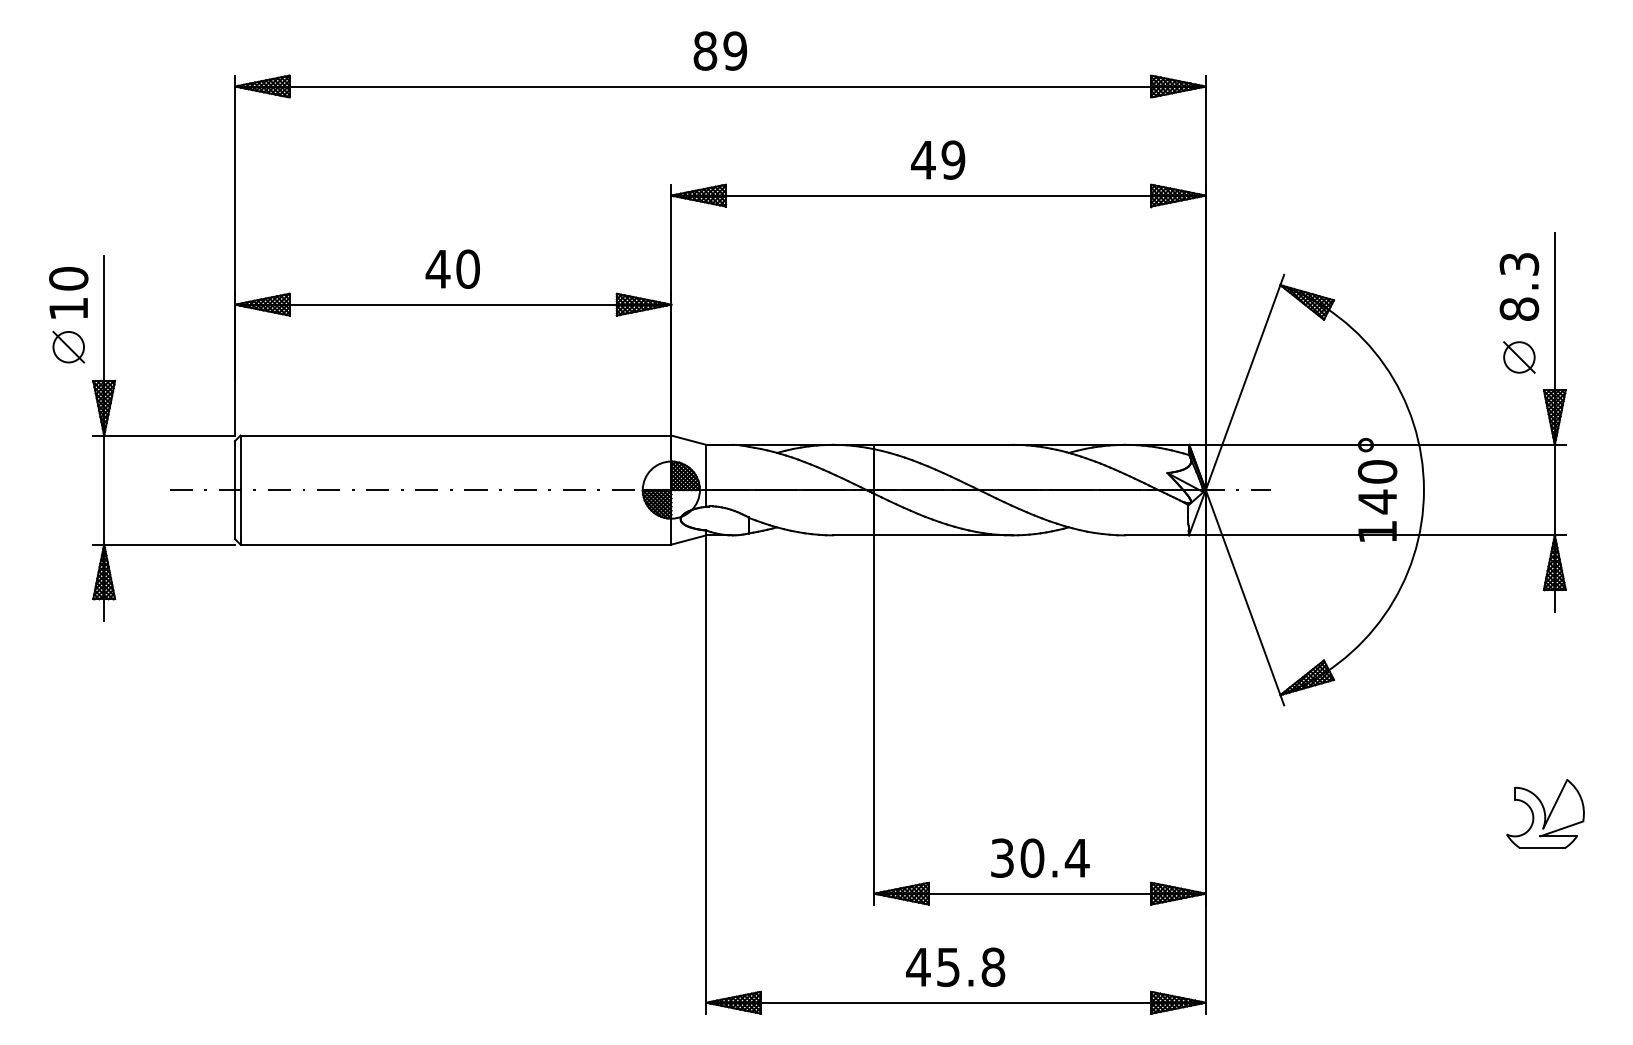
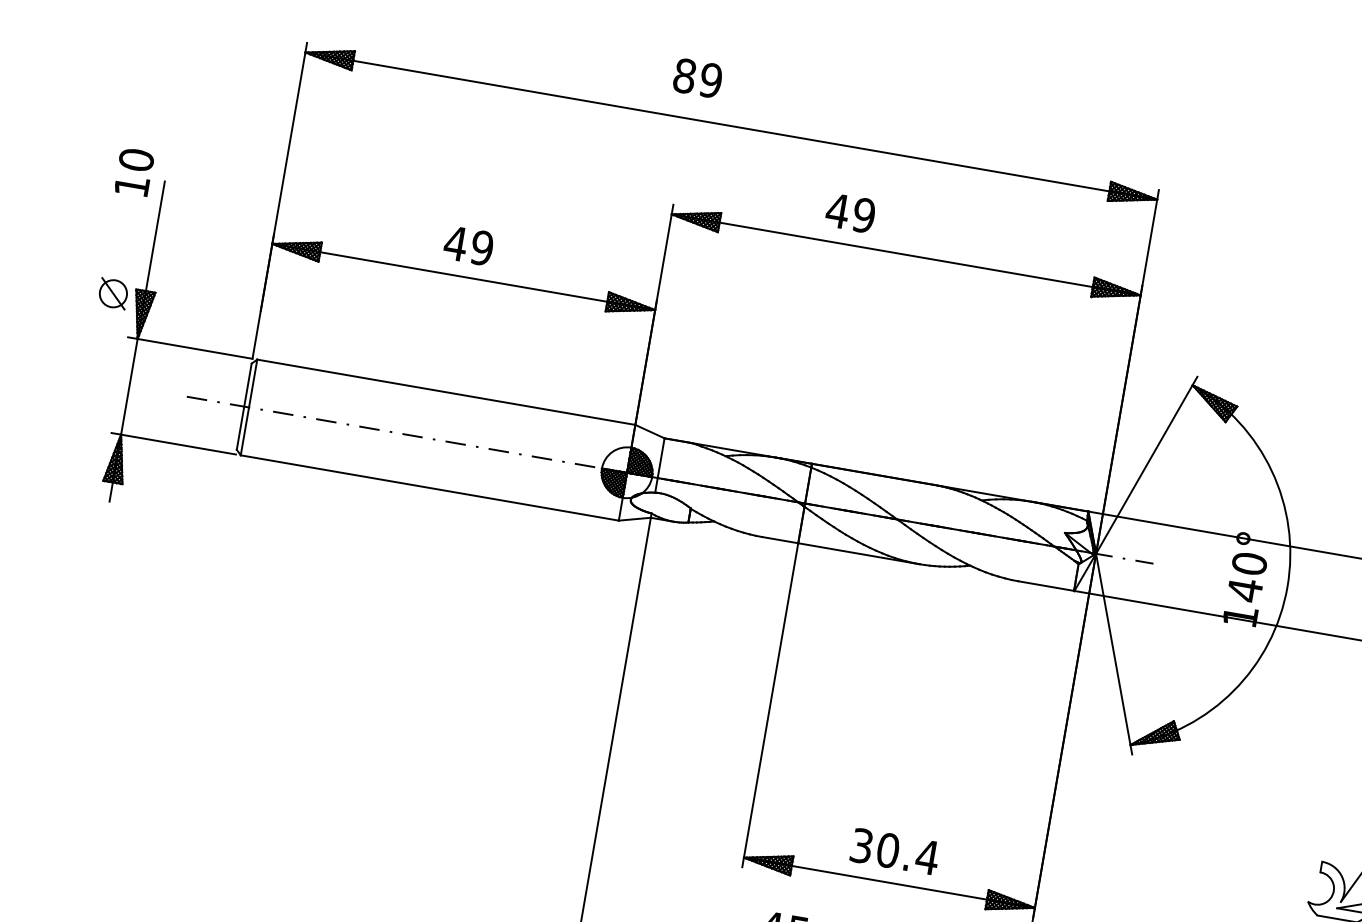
text: (719, 50) -> (697, 77), moved
text: (938, 159) -> (851, 212), moved
text: (467, 268) -> (481, 247), 40 -> 49
text: (68, 292) -> (134, 172), moved
part: (68, 346) -> (113, 293), moved

